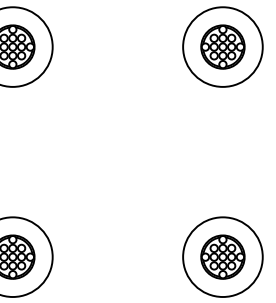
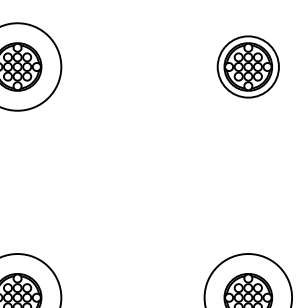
circle: (222, 46) -> (247, 66), size x0.7

